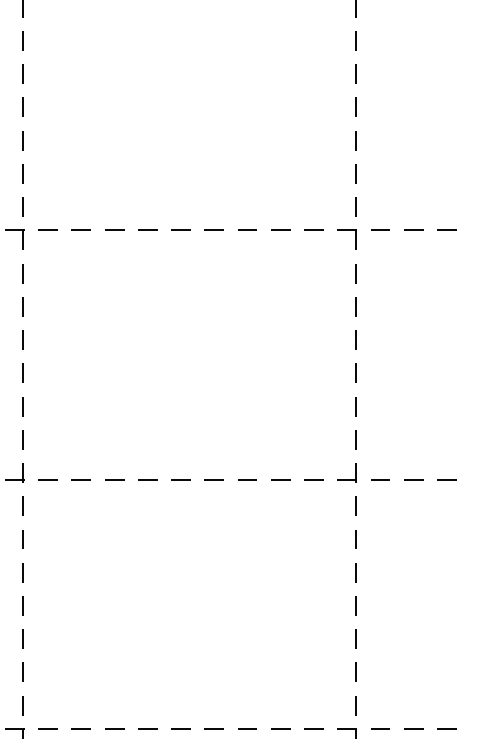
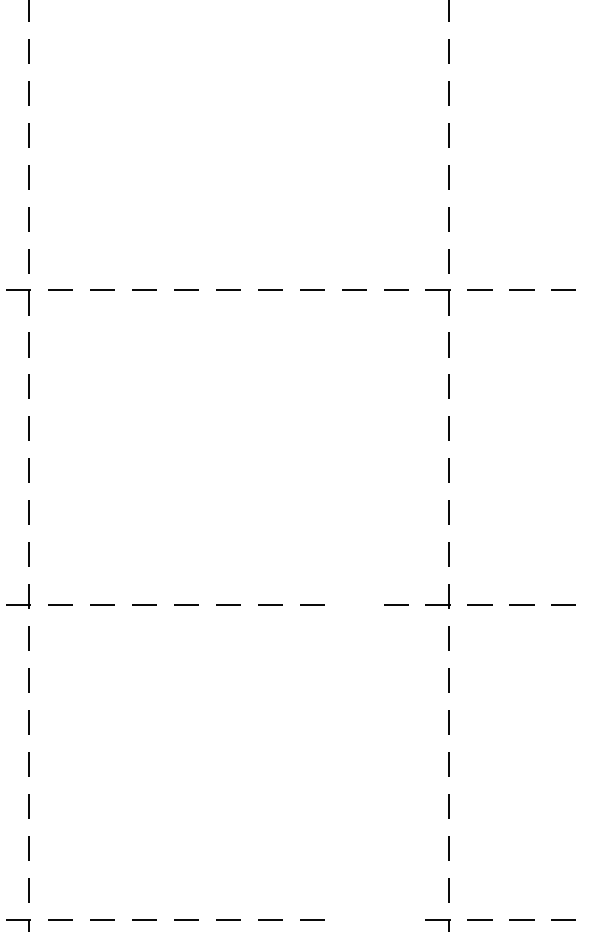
line: (281, 479) -> (354, 604), removed
line: (281, 728) -> (354, 919), removed
line: (314, 728) -> (396, 919), removed

